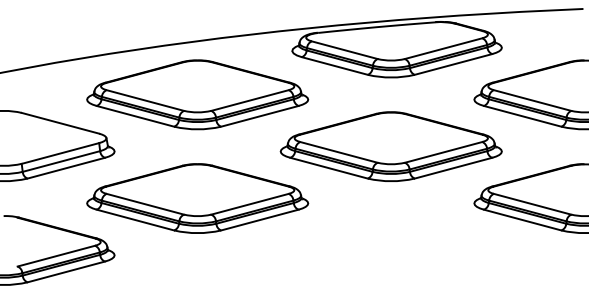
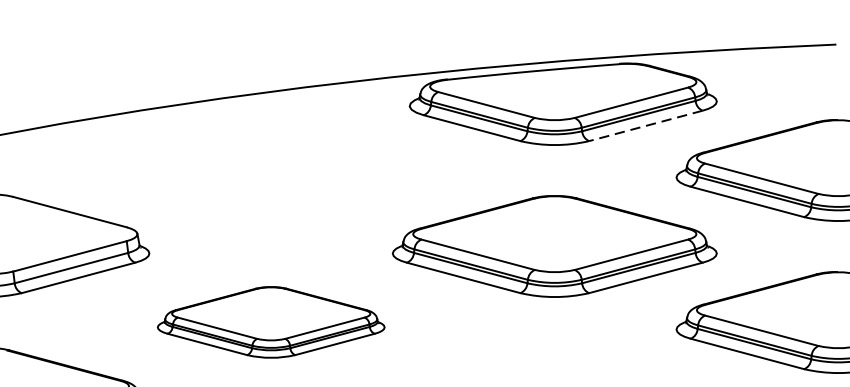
line: (452, 64) -> (644, 125), solid -> dashed
part: (197, 94) -> (270, 169), removed
part: (197, 198) -> (270, 322), size x0.7

